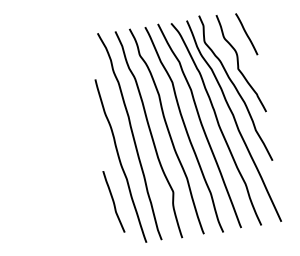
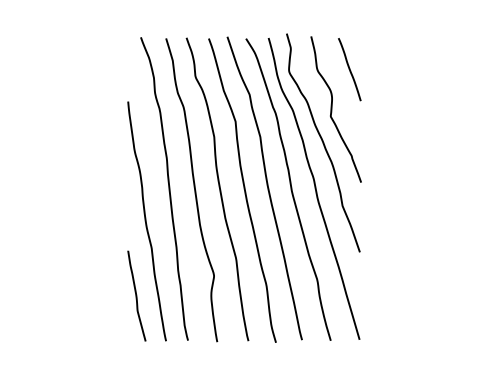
curve: (113, 201) -> (136, 295), moved

